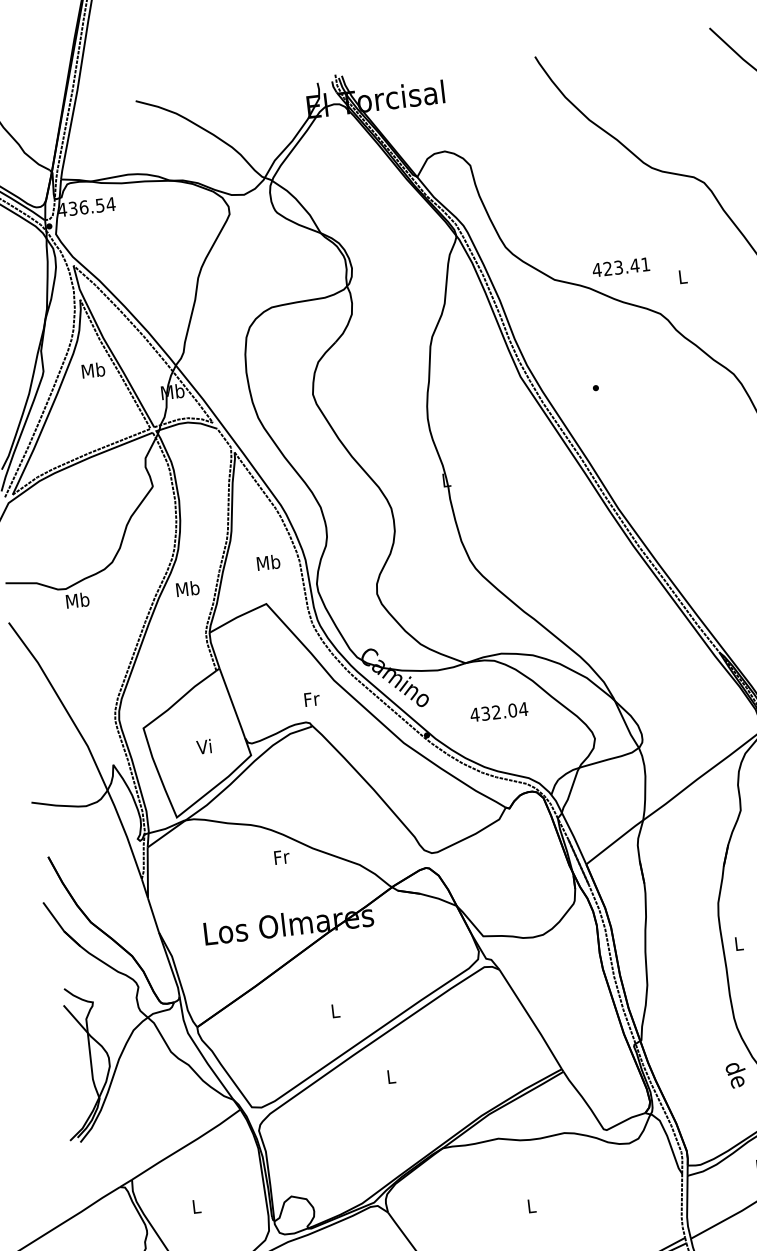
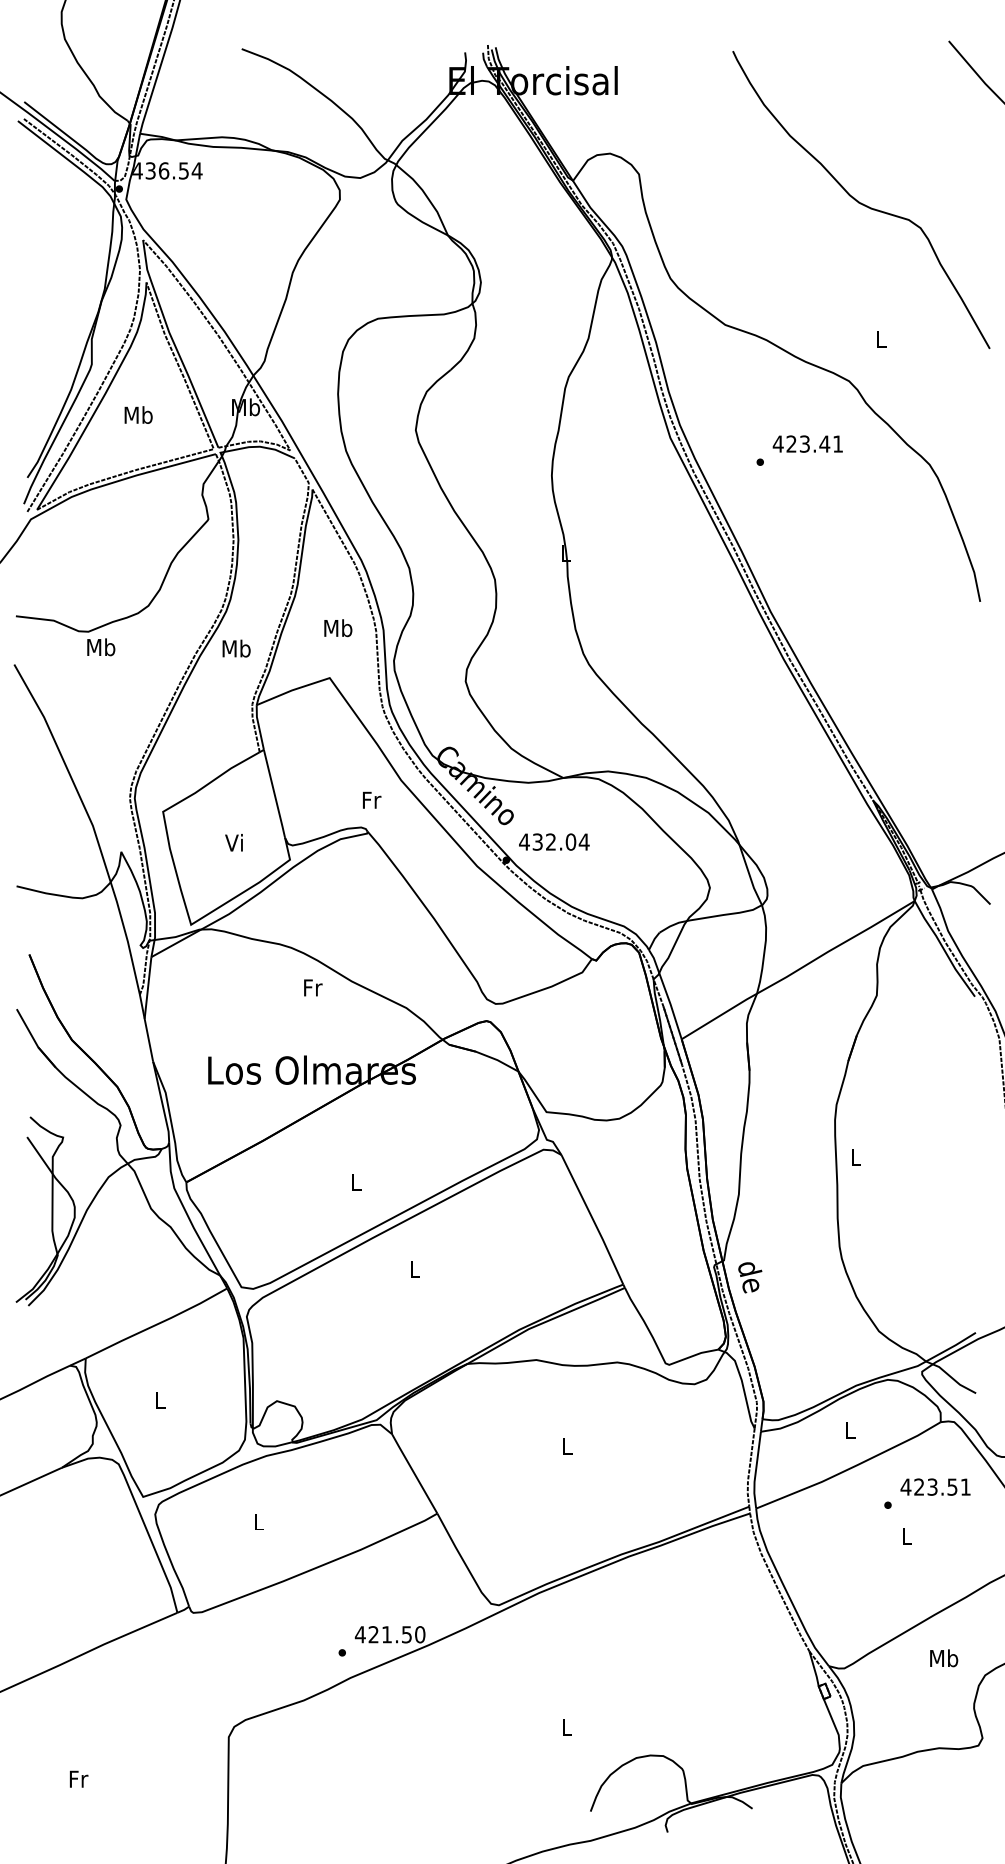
text: (620, 266) -> (807, 443), moved
text: (93, 369) -> (138, 414), moved
text: (499, 711) -> (554, 841), moved
text: (736, 1075) -> (750, 1277), moved

